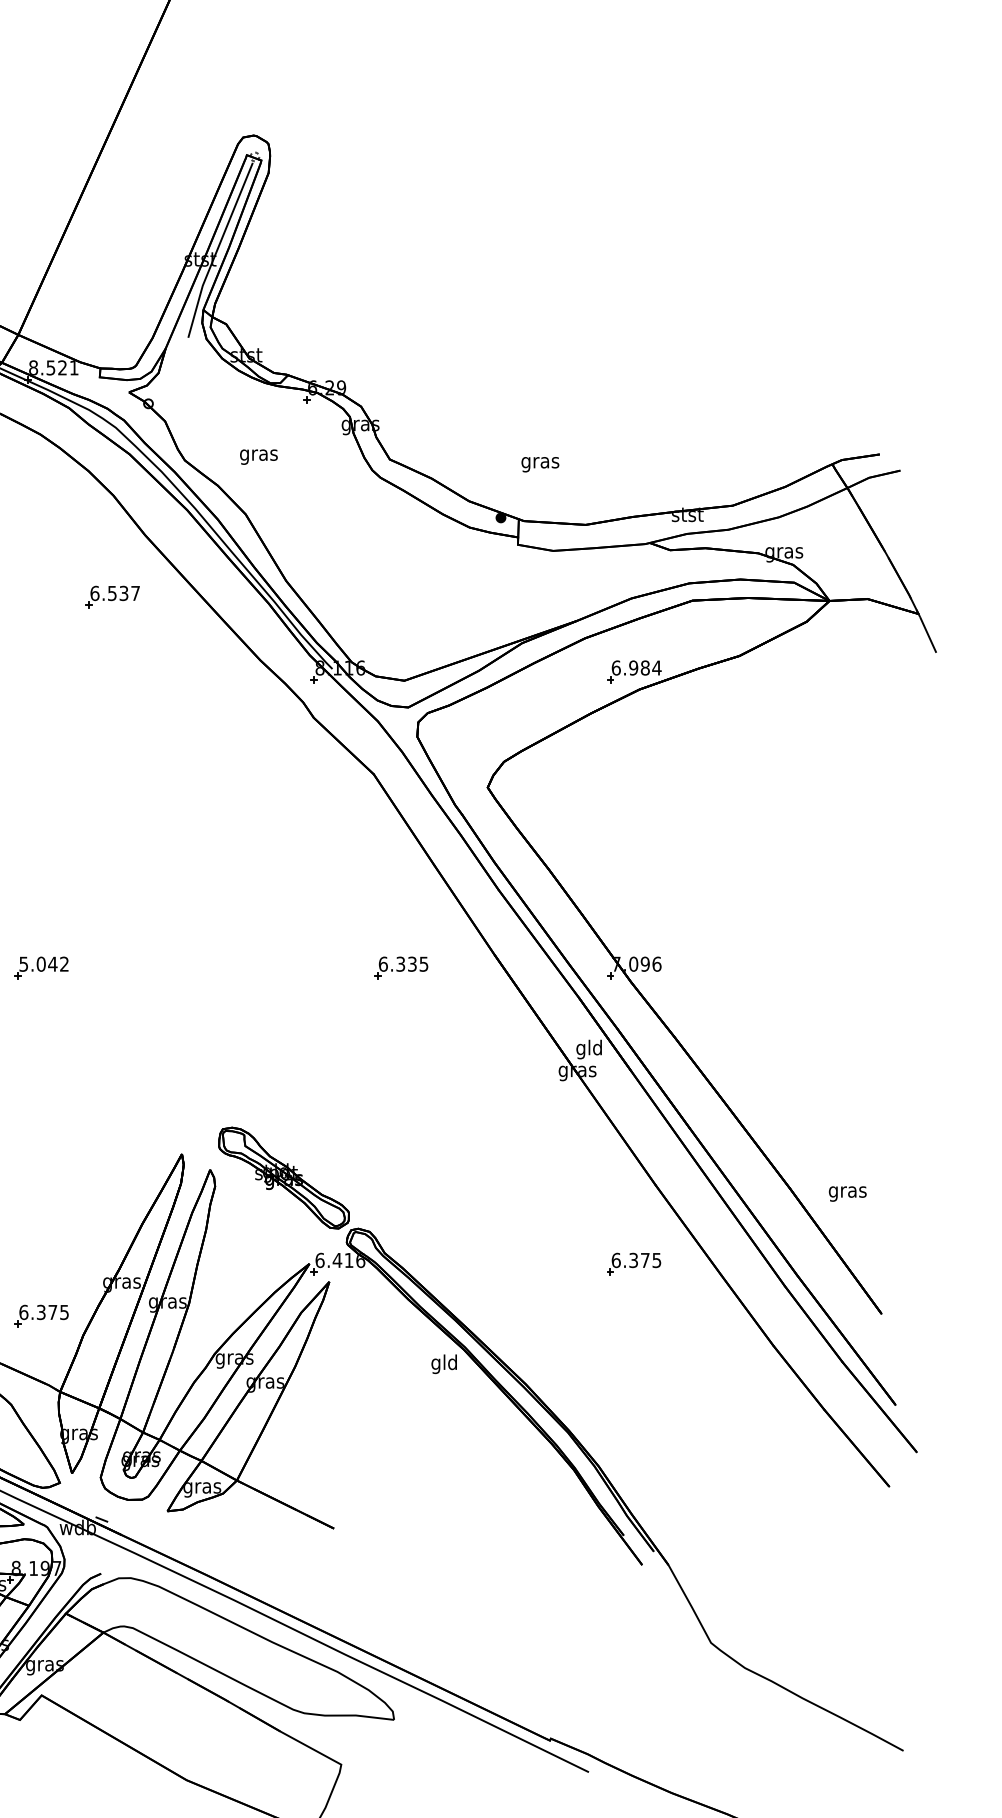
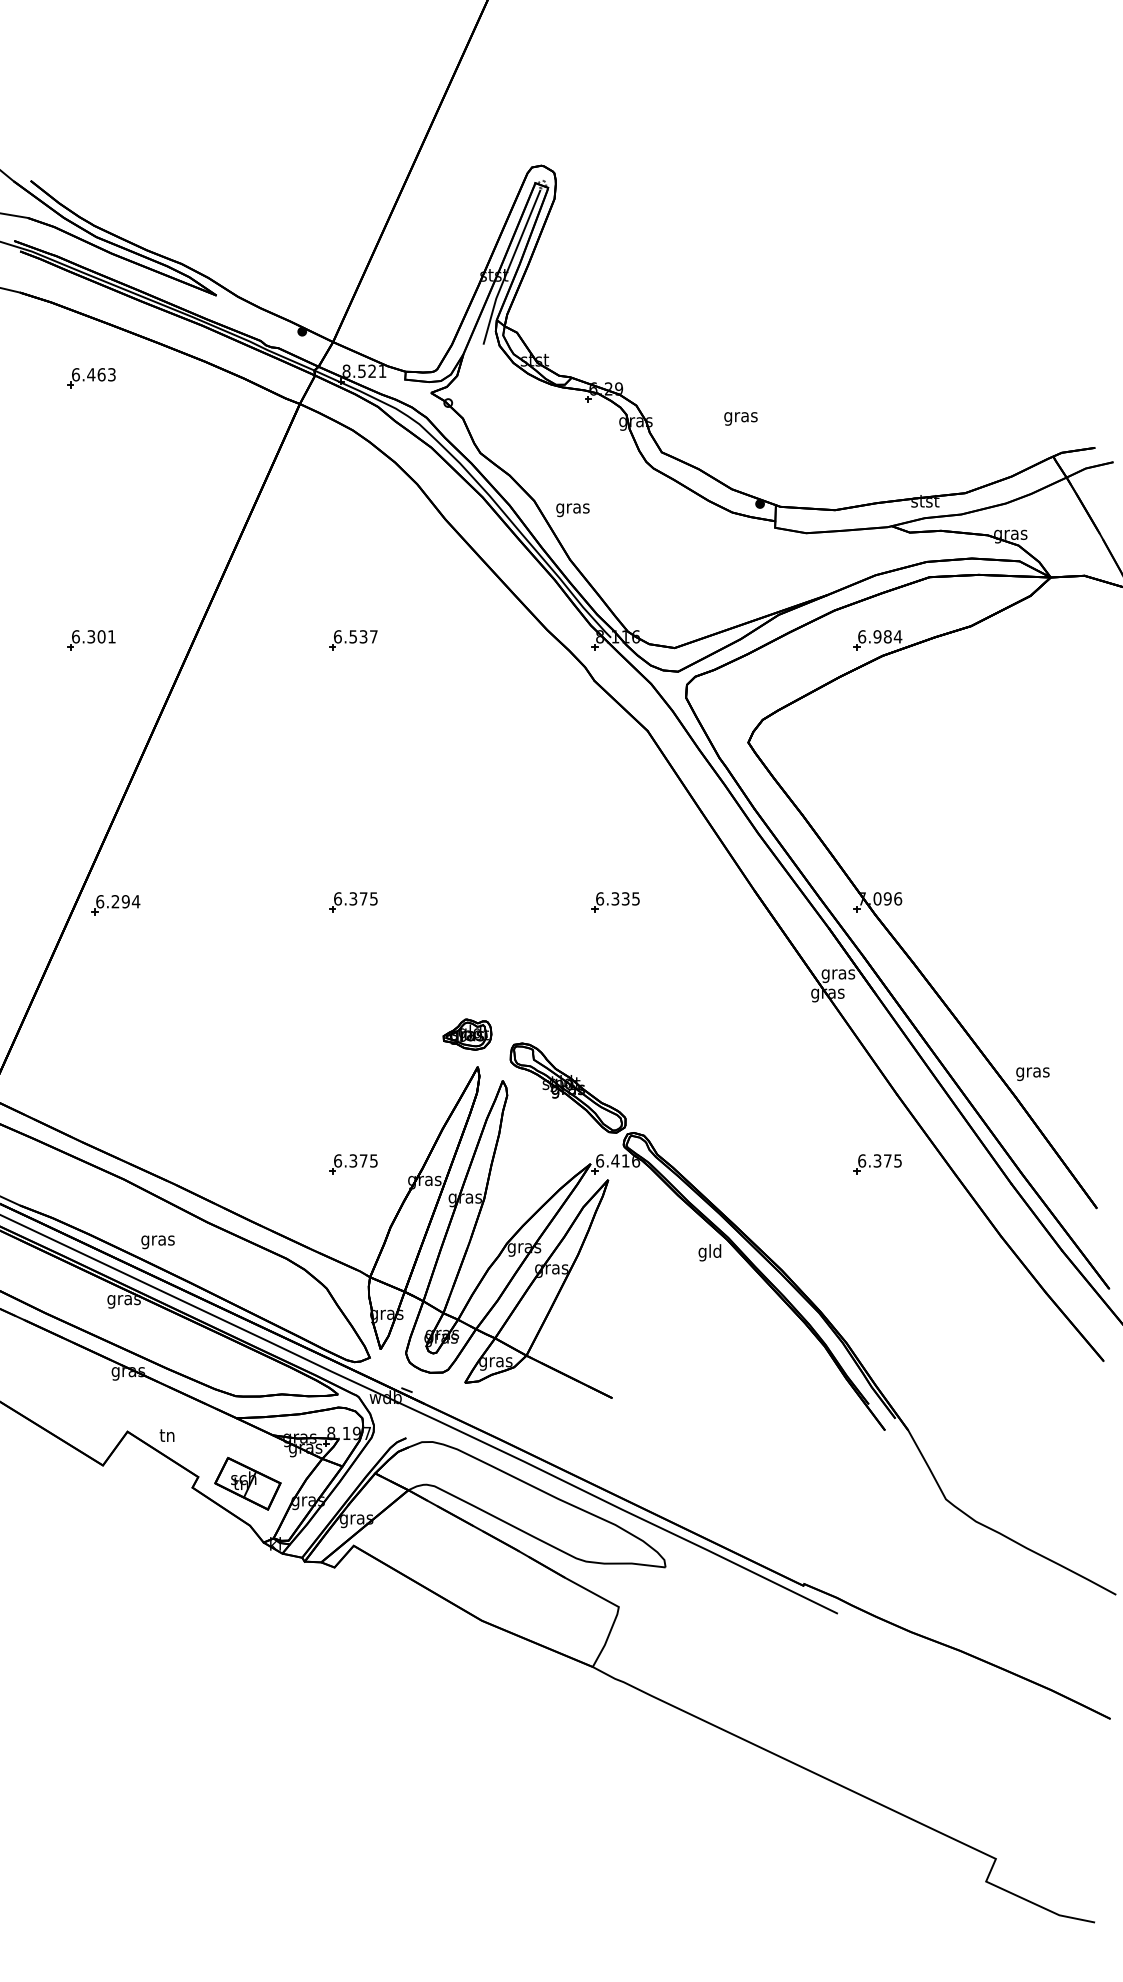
text: (258, 457) -> (572, 510), moved
text: (539, 464) -> (740, 418), moved
part: (112, 597) -> (353, 640), moved
text: (43, 963) -> (355, 898), 5.042 -> 6.375
part: (400, 968) -> (615, 902), moved
text: (589, 1048) -> (838, 973), gld -> gras
part: (170, 1117) -> (467, 1034), added
text: (847, 1193) -> (1032, 1073), moved
part: (41, 1316) -> (353, 1164), moved

